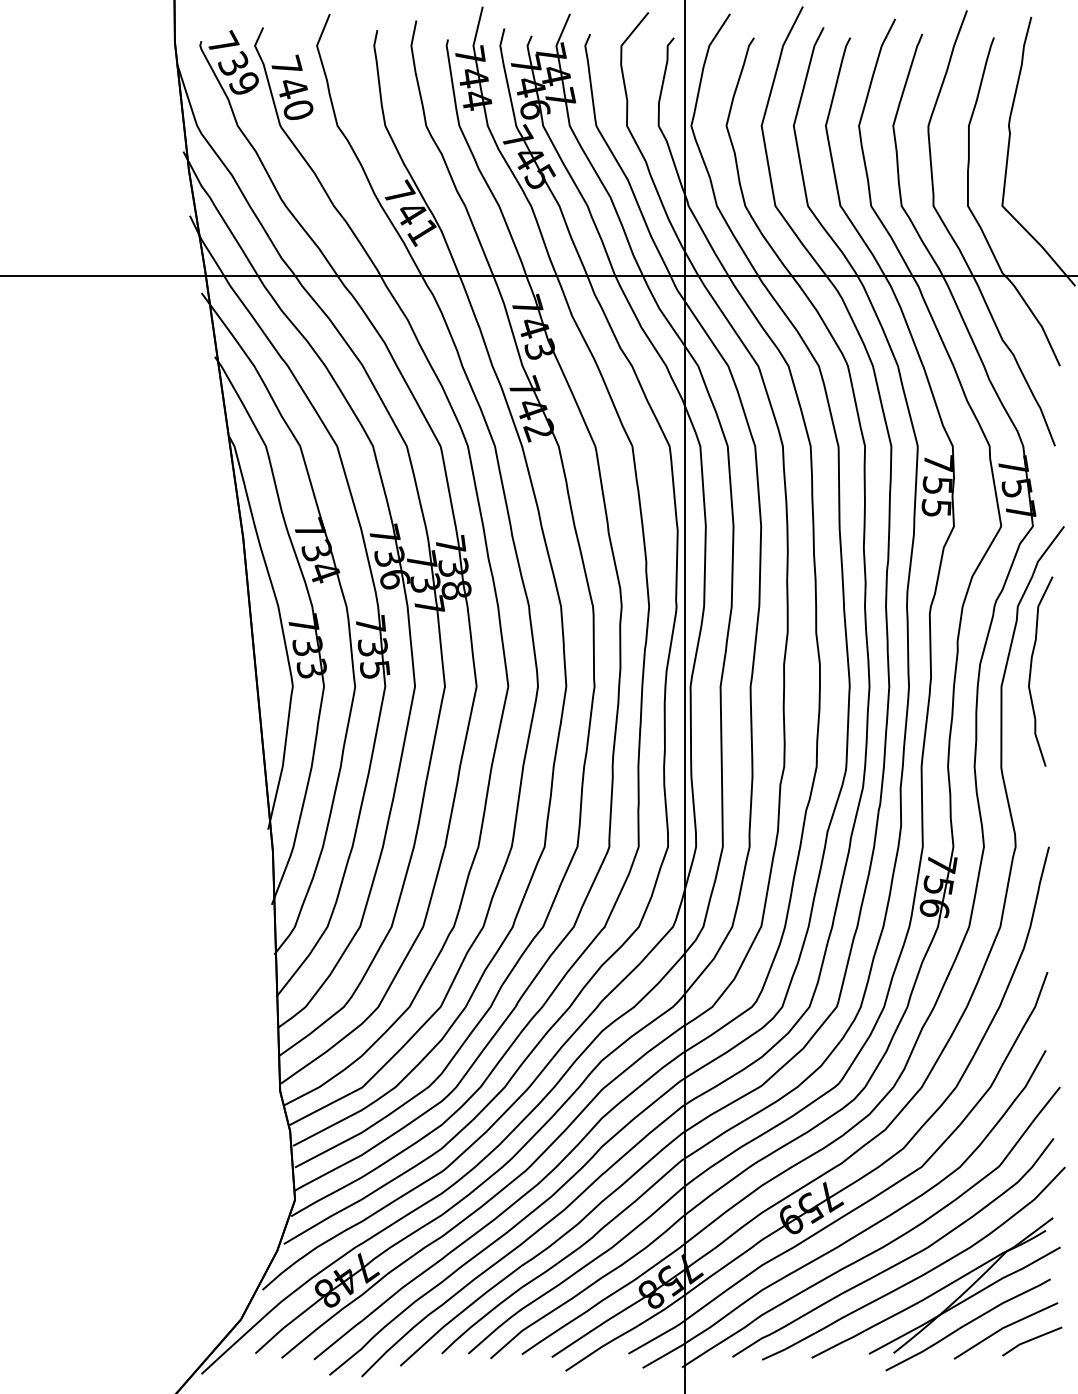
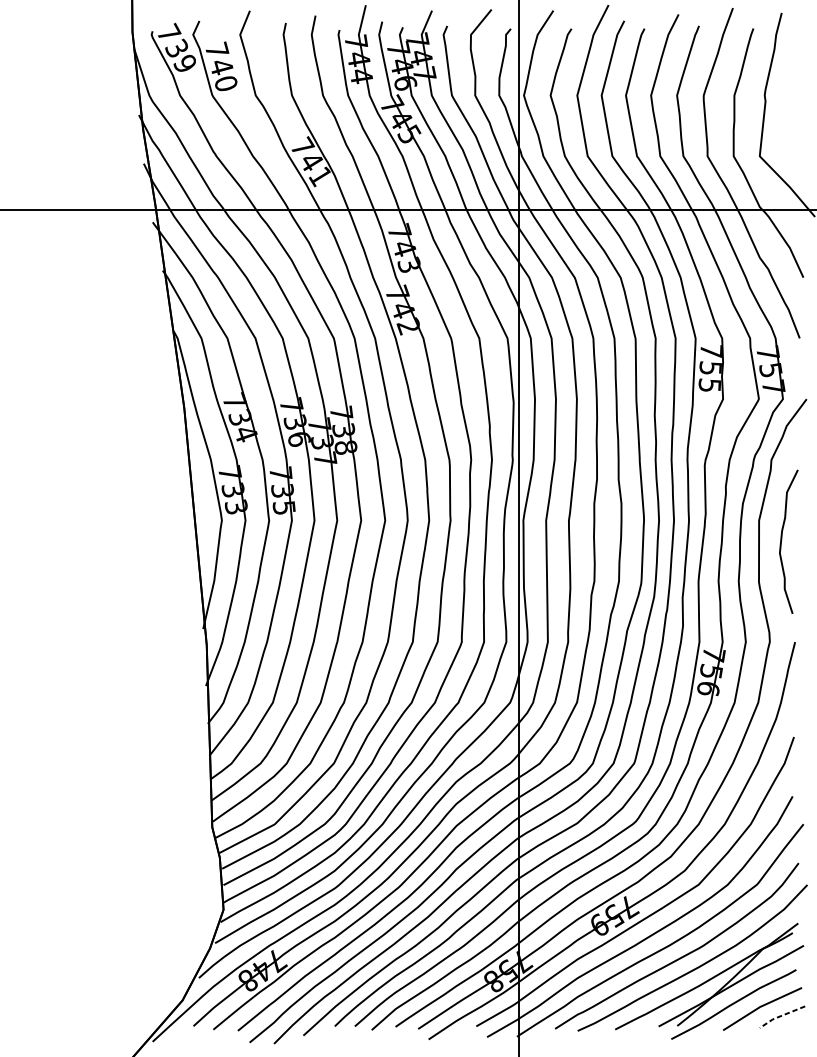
curve: (1031, 671) -> (781, 541), moved
line: (1030, 1340) -> (781, 1016), solid -> dashed

